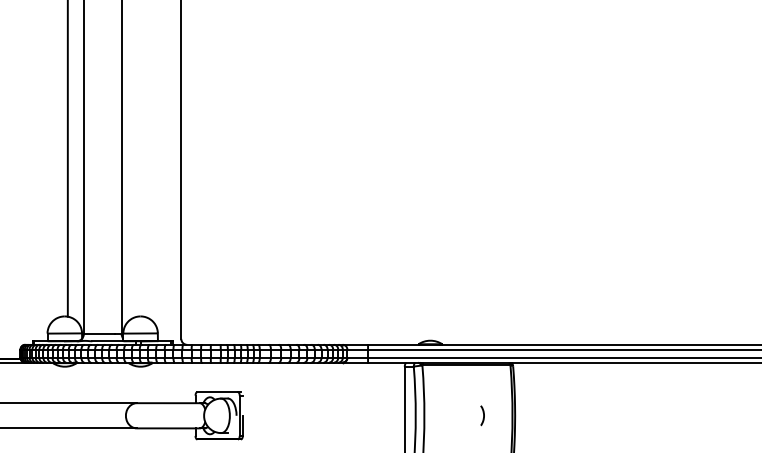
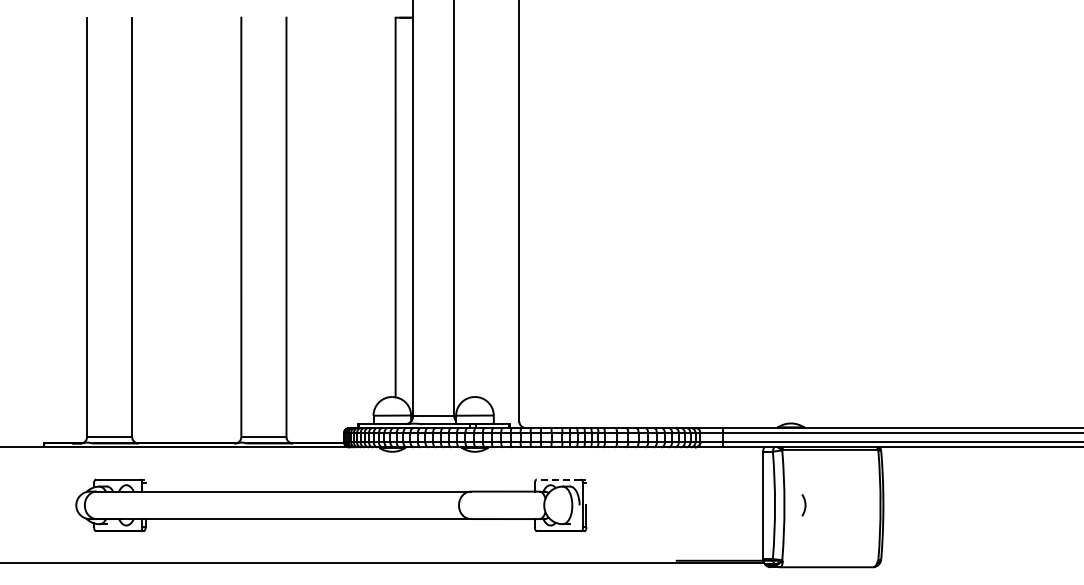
line: (217, 392) -> (558, 479), solid -> dashed
curve: (483, 415) -> (804, 505), moved

